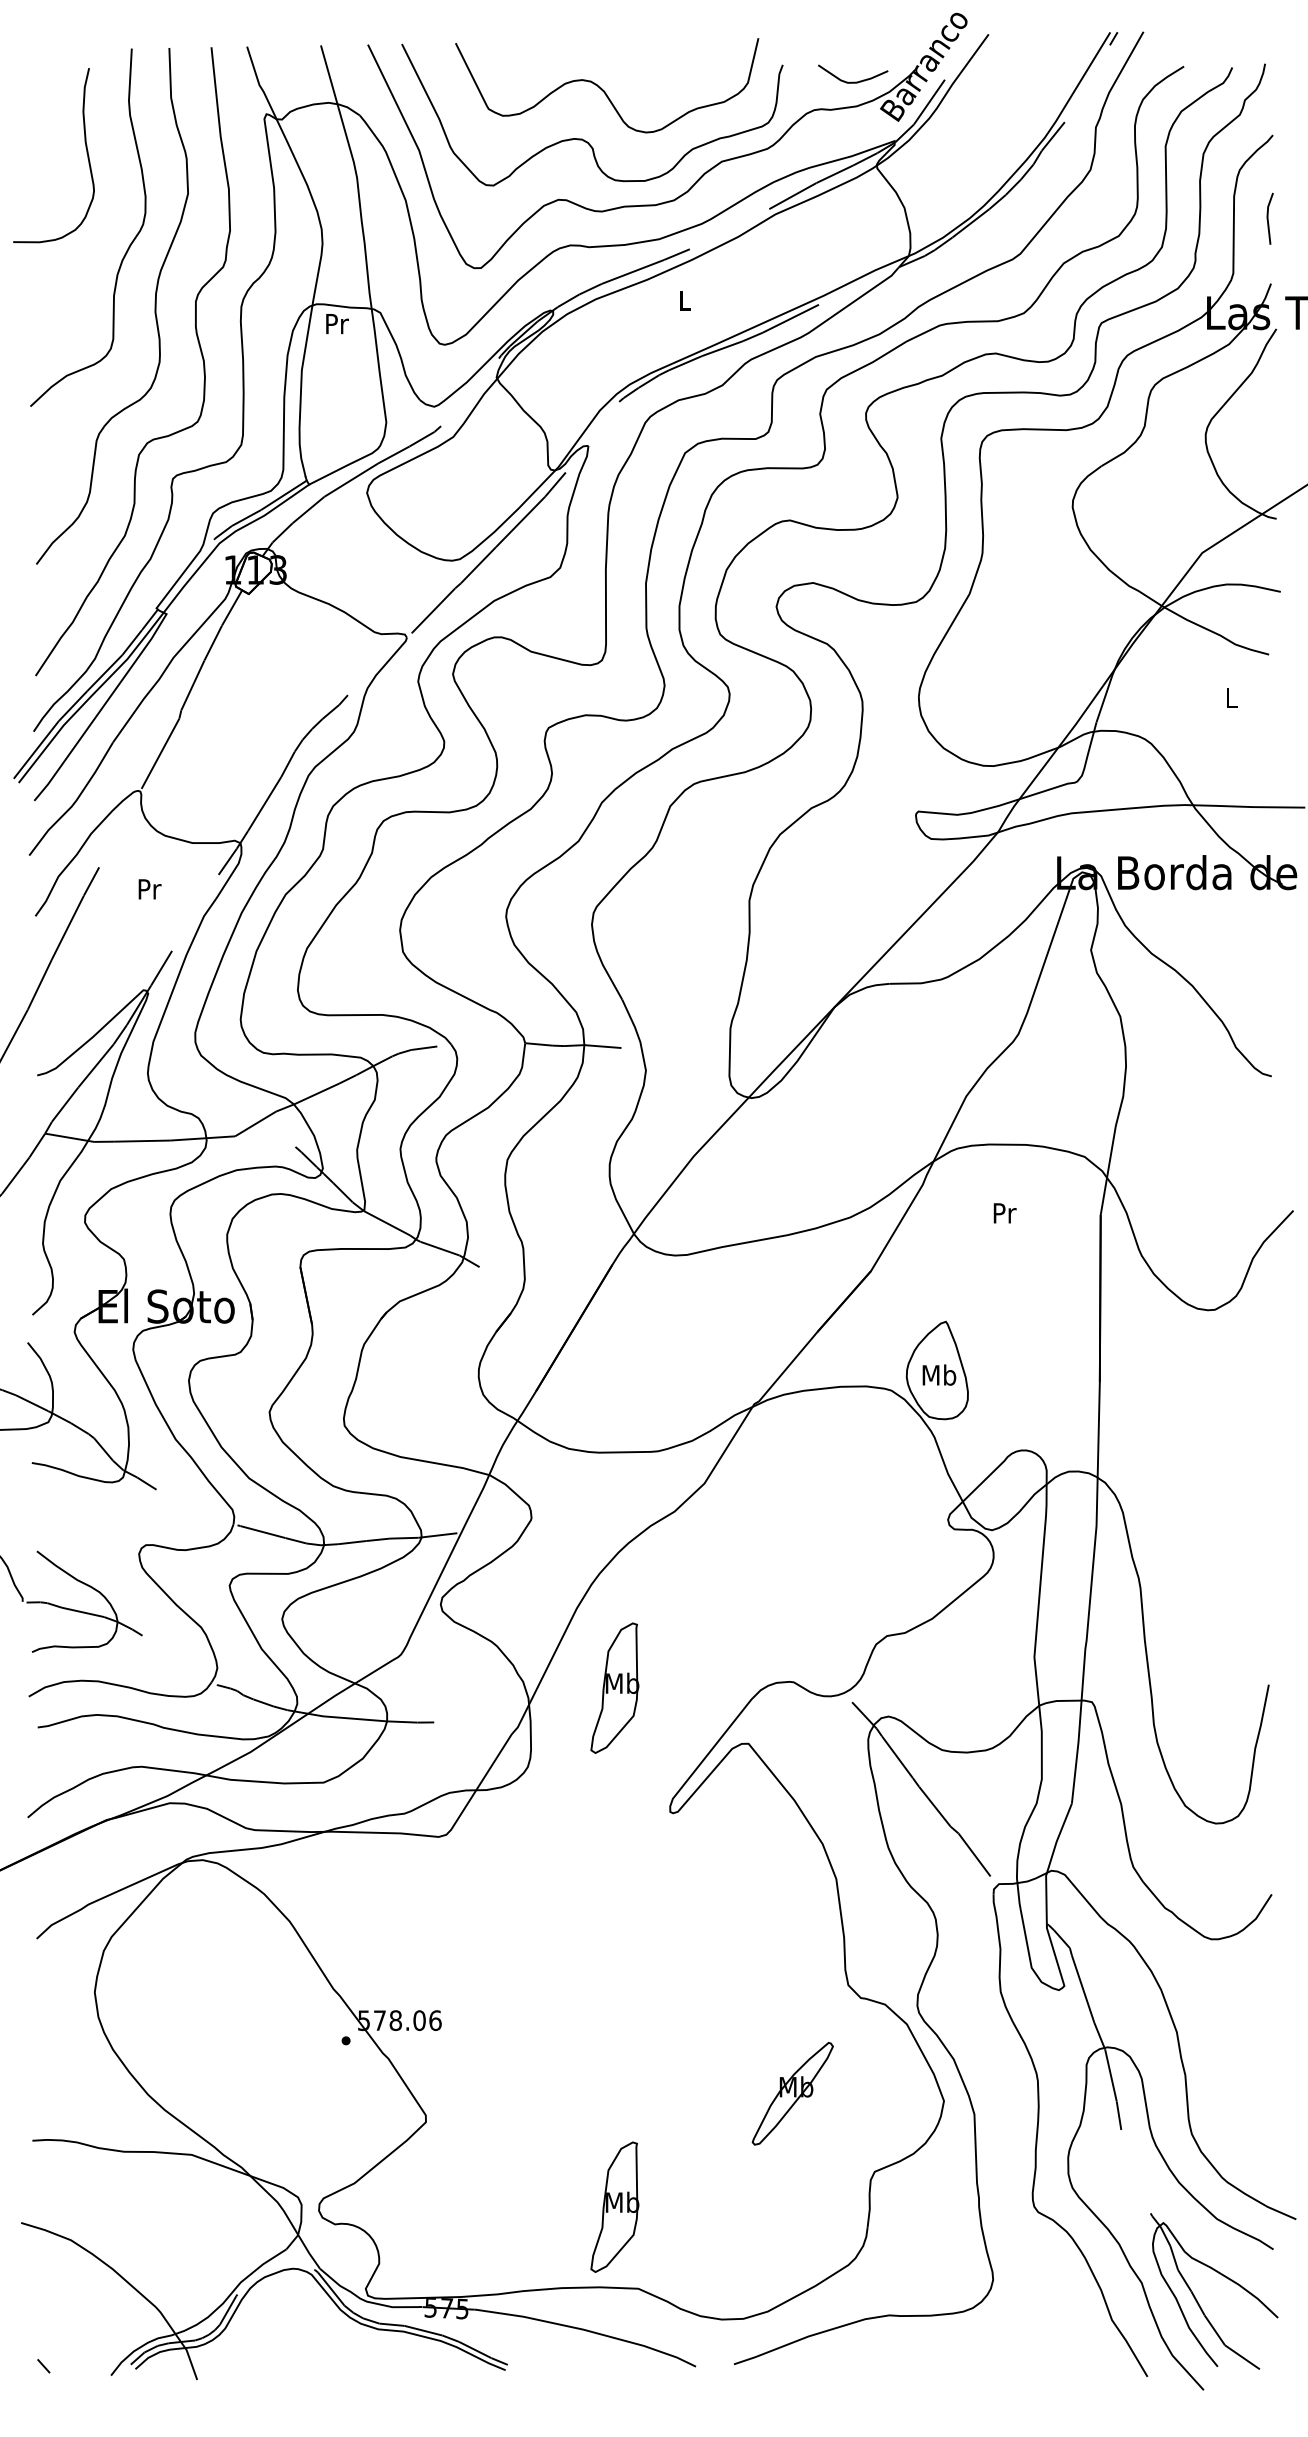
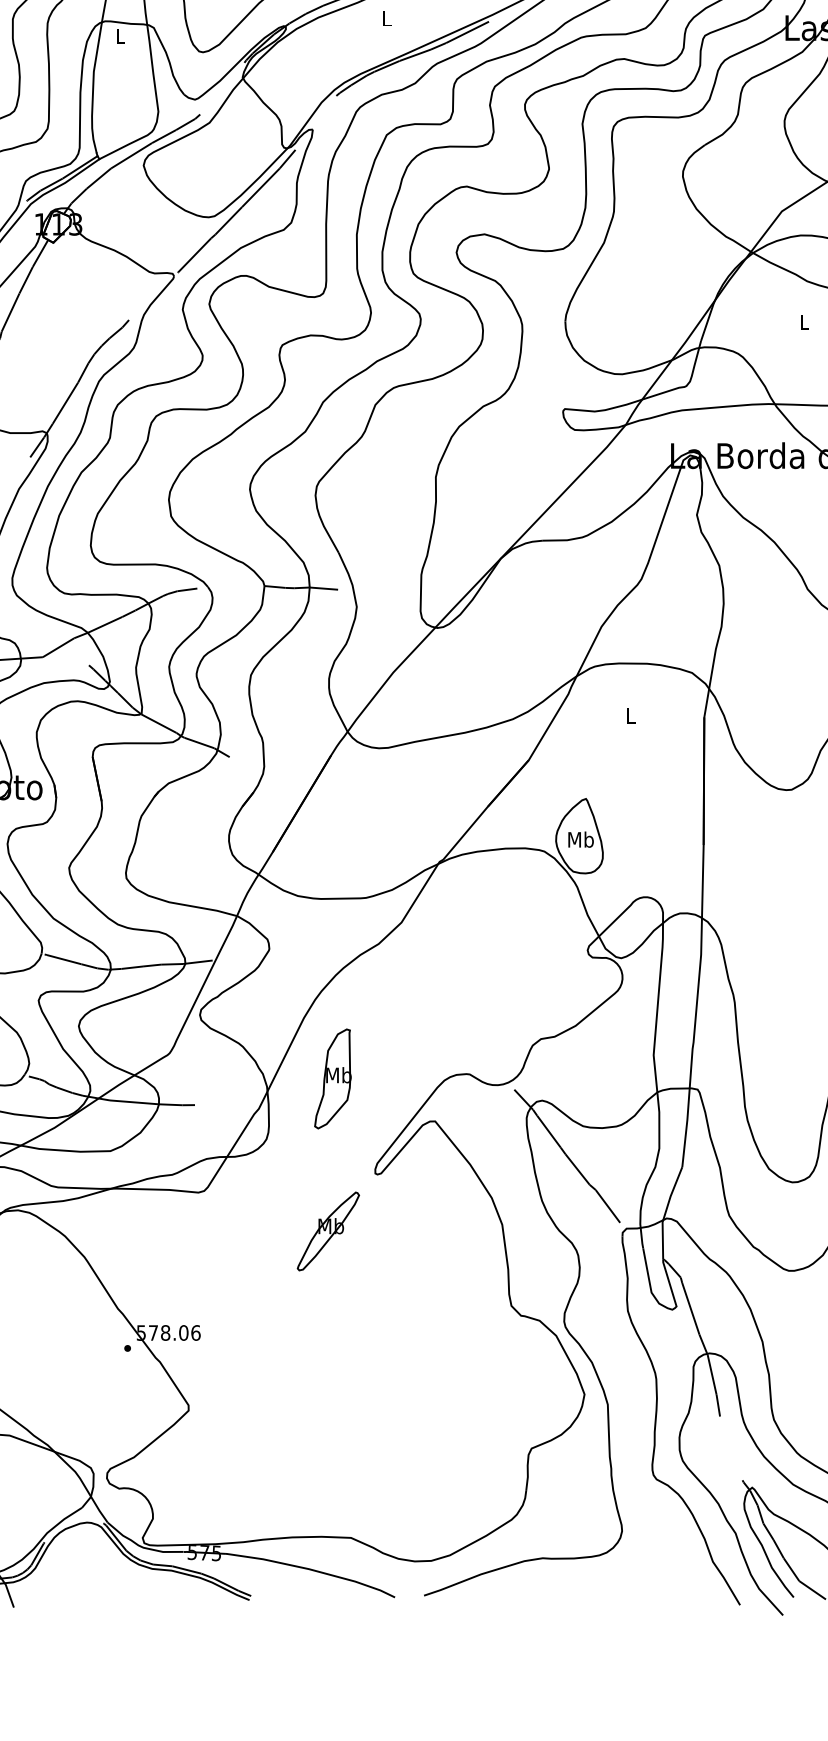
text: (337, 324) -> (121, 36), Pr -> L
text: (1004, 1213) -> (630, 716), Pr -> L
part: (792, 2093) -> (328, 1231), moved
part: (614, 2206) -> (332, 1475), removed

